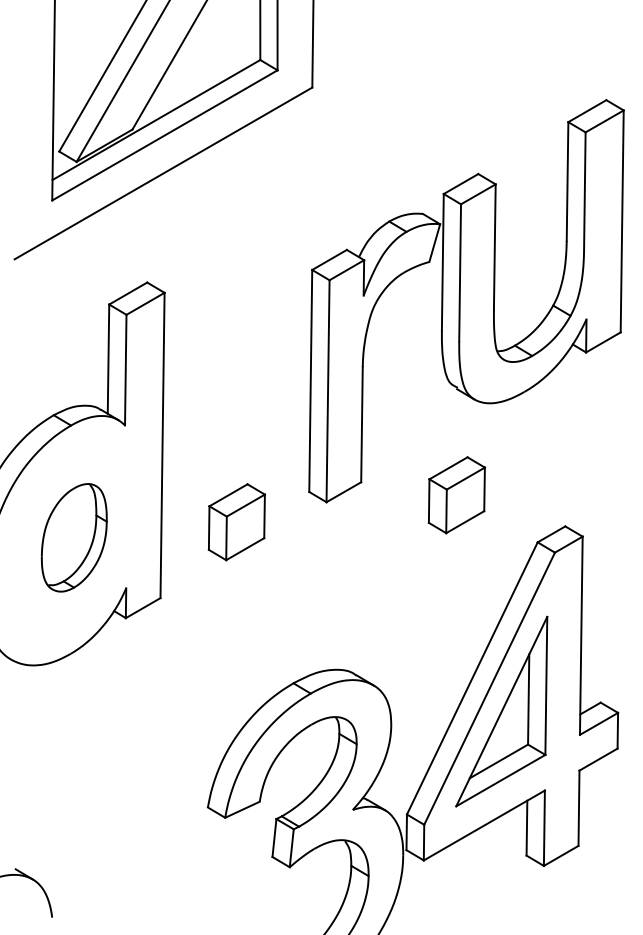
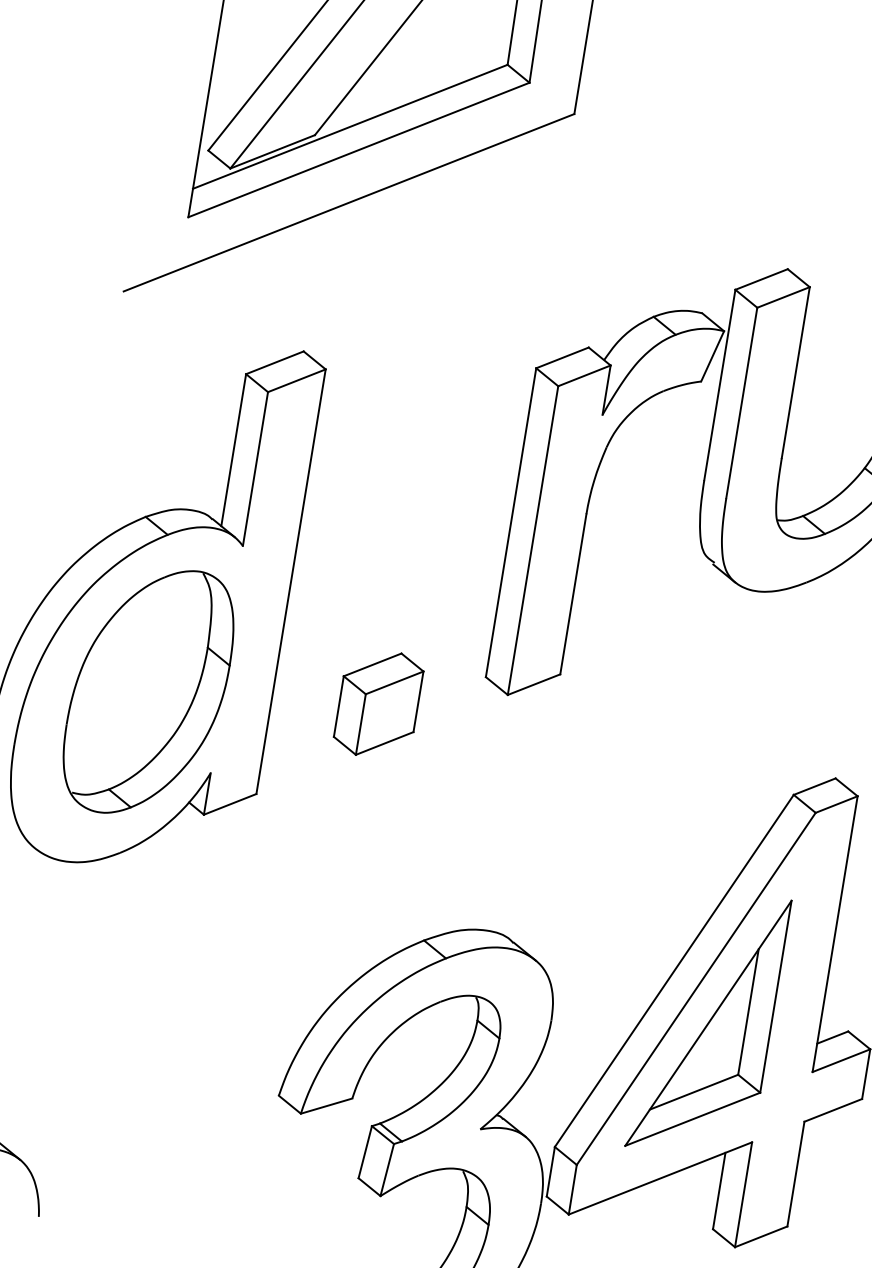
part: (456, 495) -> (690, 712), removed
part: (74, 537) -> (149, 691), size x1.67

